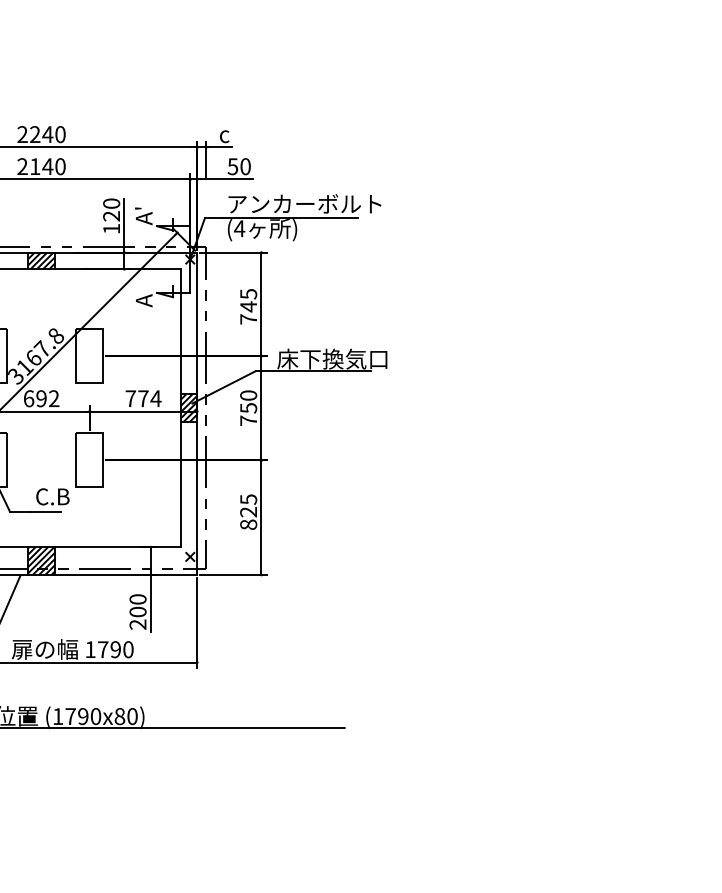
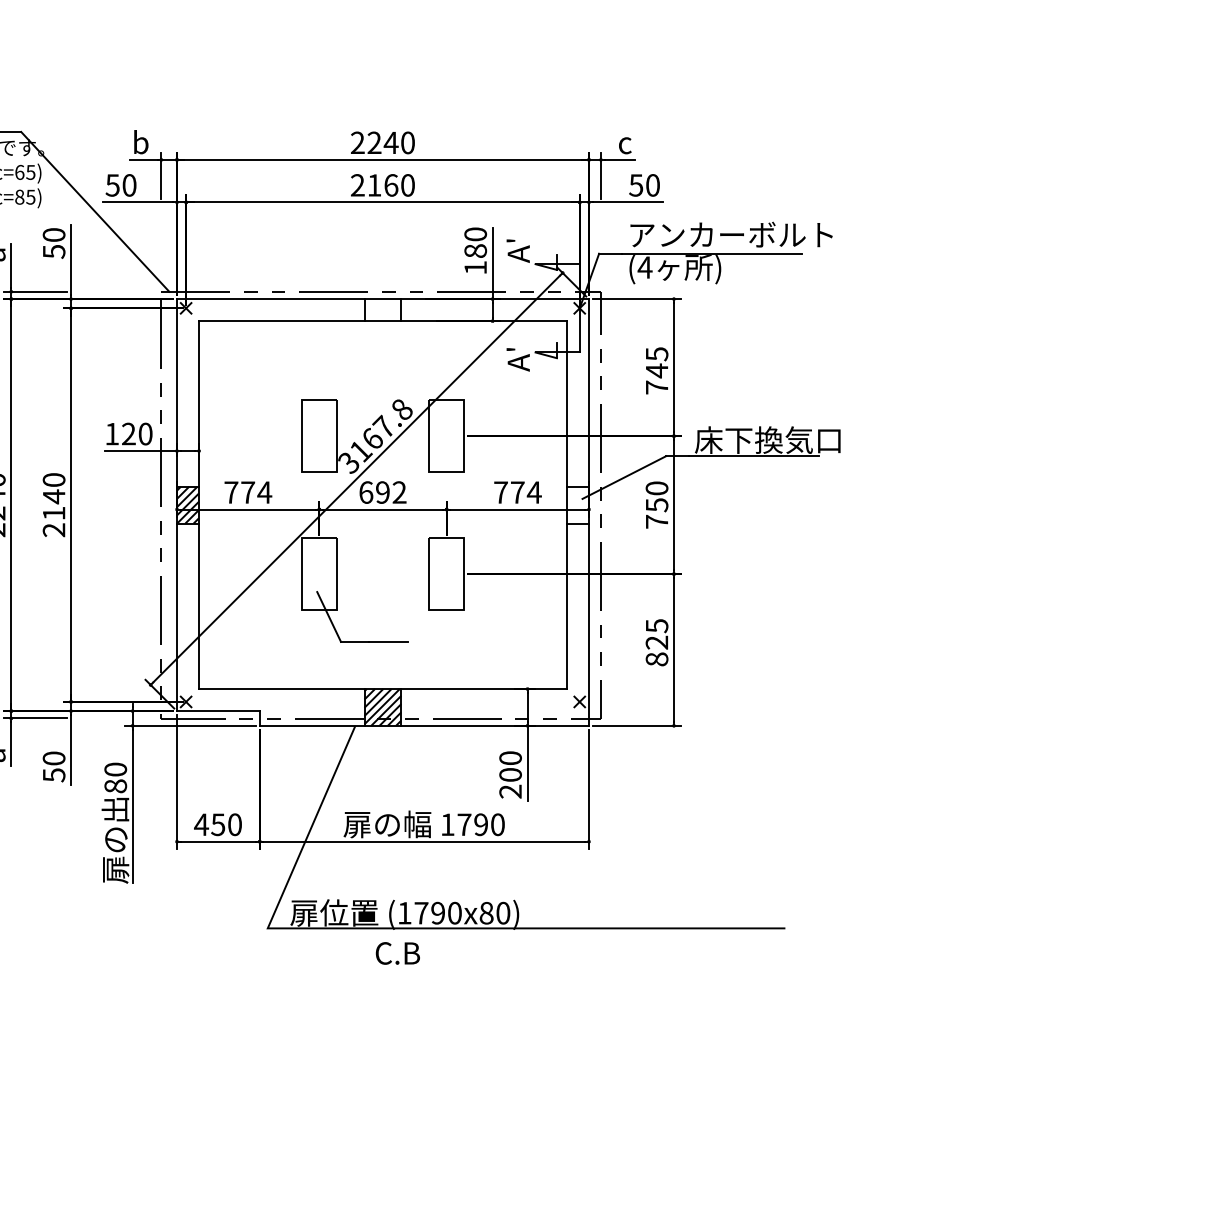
text: (47, 166) -> (390, 185), 2140 -> 2160
text: (111, 216) -> (475, 251), 120 -> 180
hatch: (41, 261) -> (382, 310), removed
text: (137, 290) -> (510, 349), A -> A'
hatch: (188, 407) -> (577, 504), removed
text: (52, 496) -> (397, 953), moved

